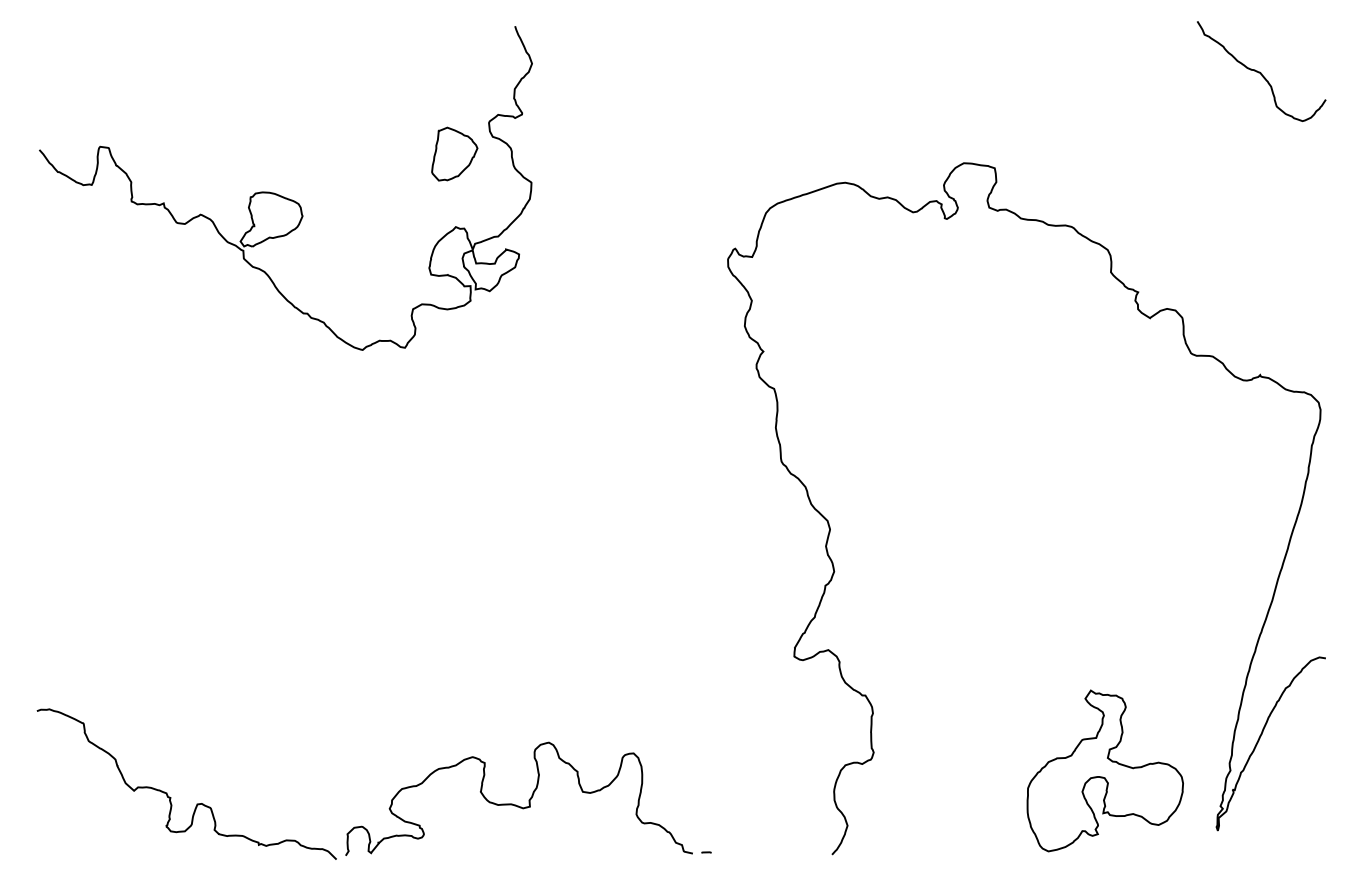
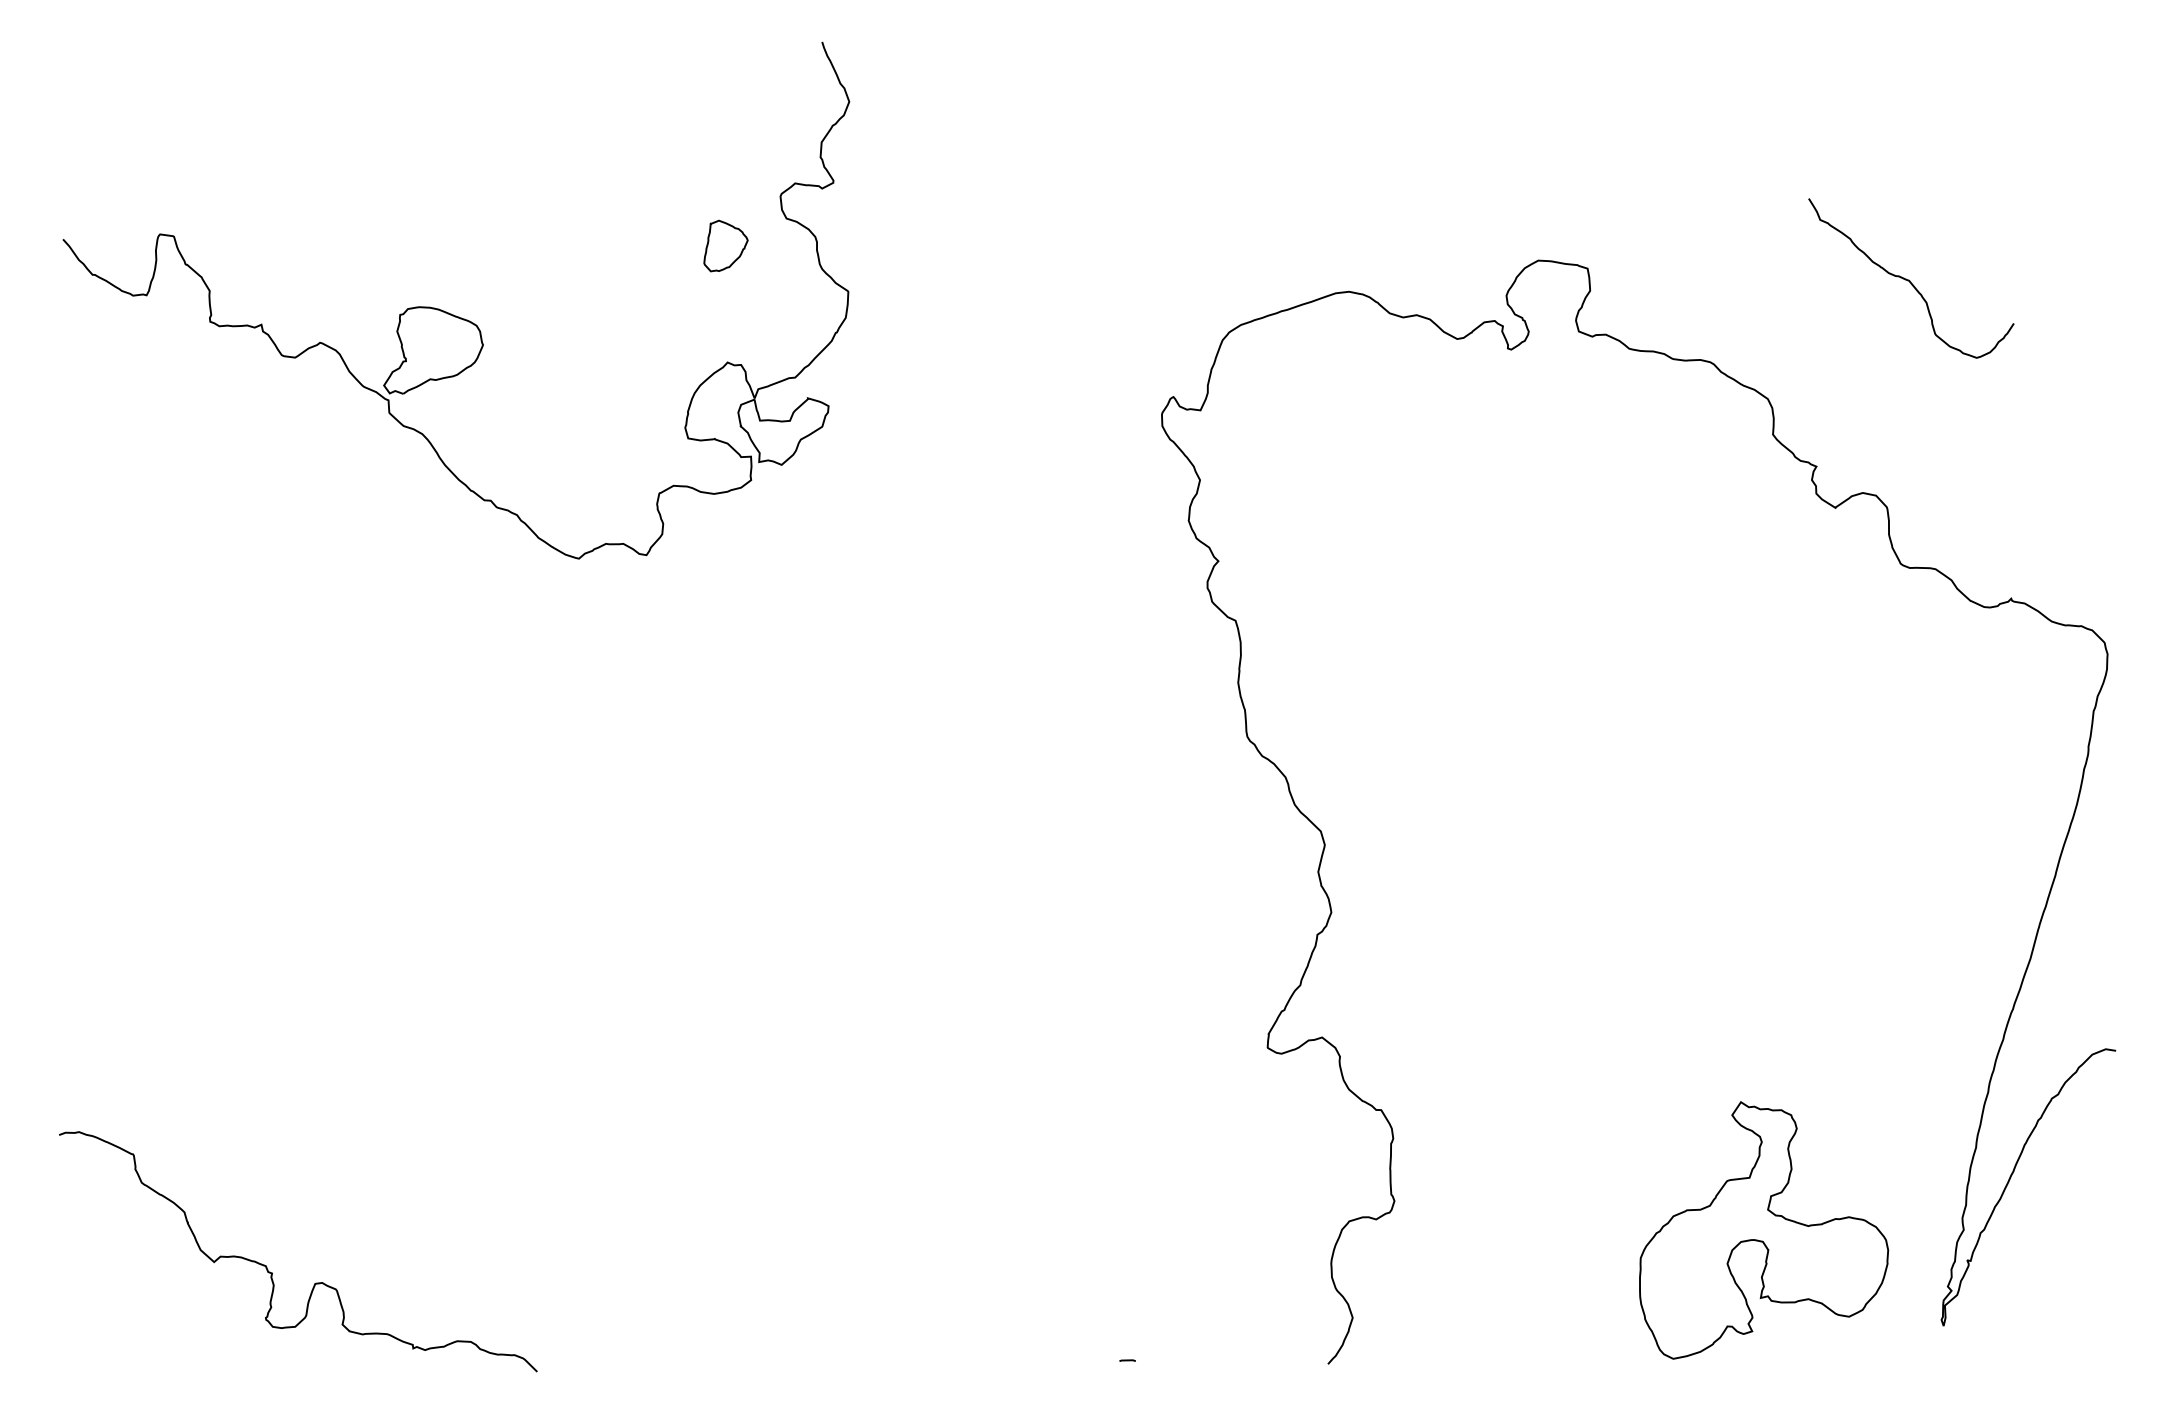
curve: (1261, 72) -> (1911, 280), moved
part: (454, 153) -> (725, 245), size x0.6
curve: (516, 804) -> (824, 1283), removed

